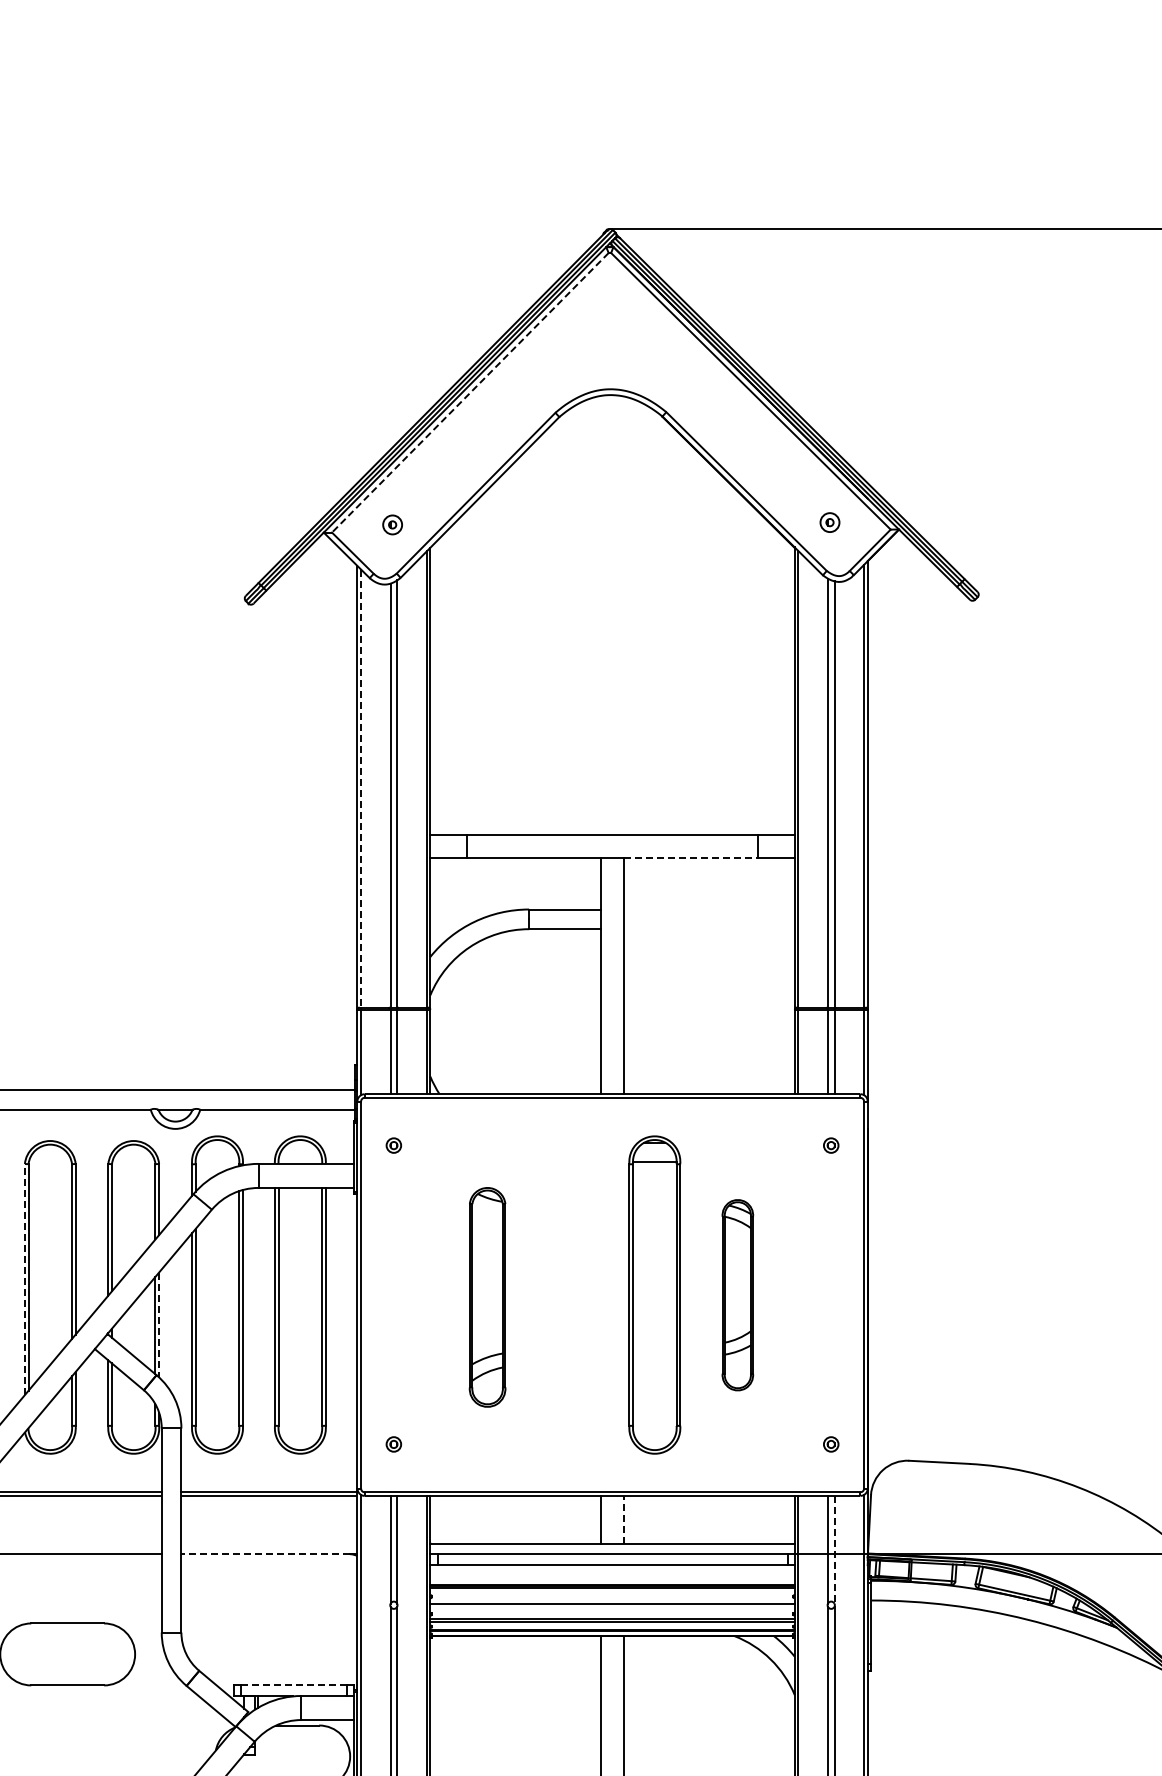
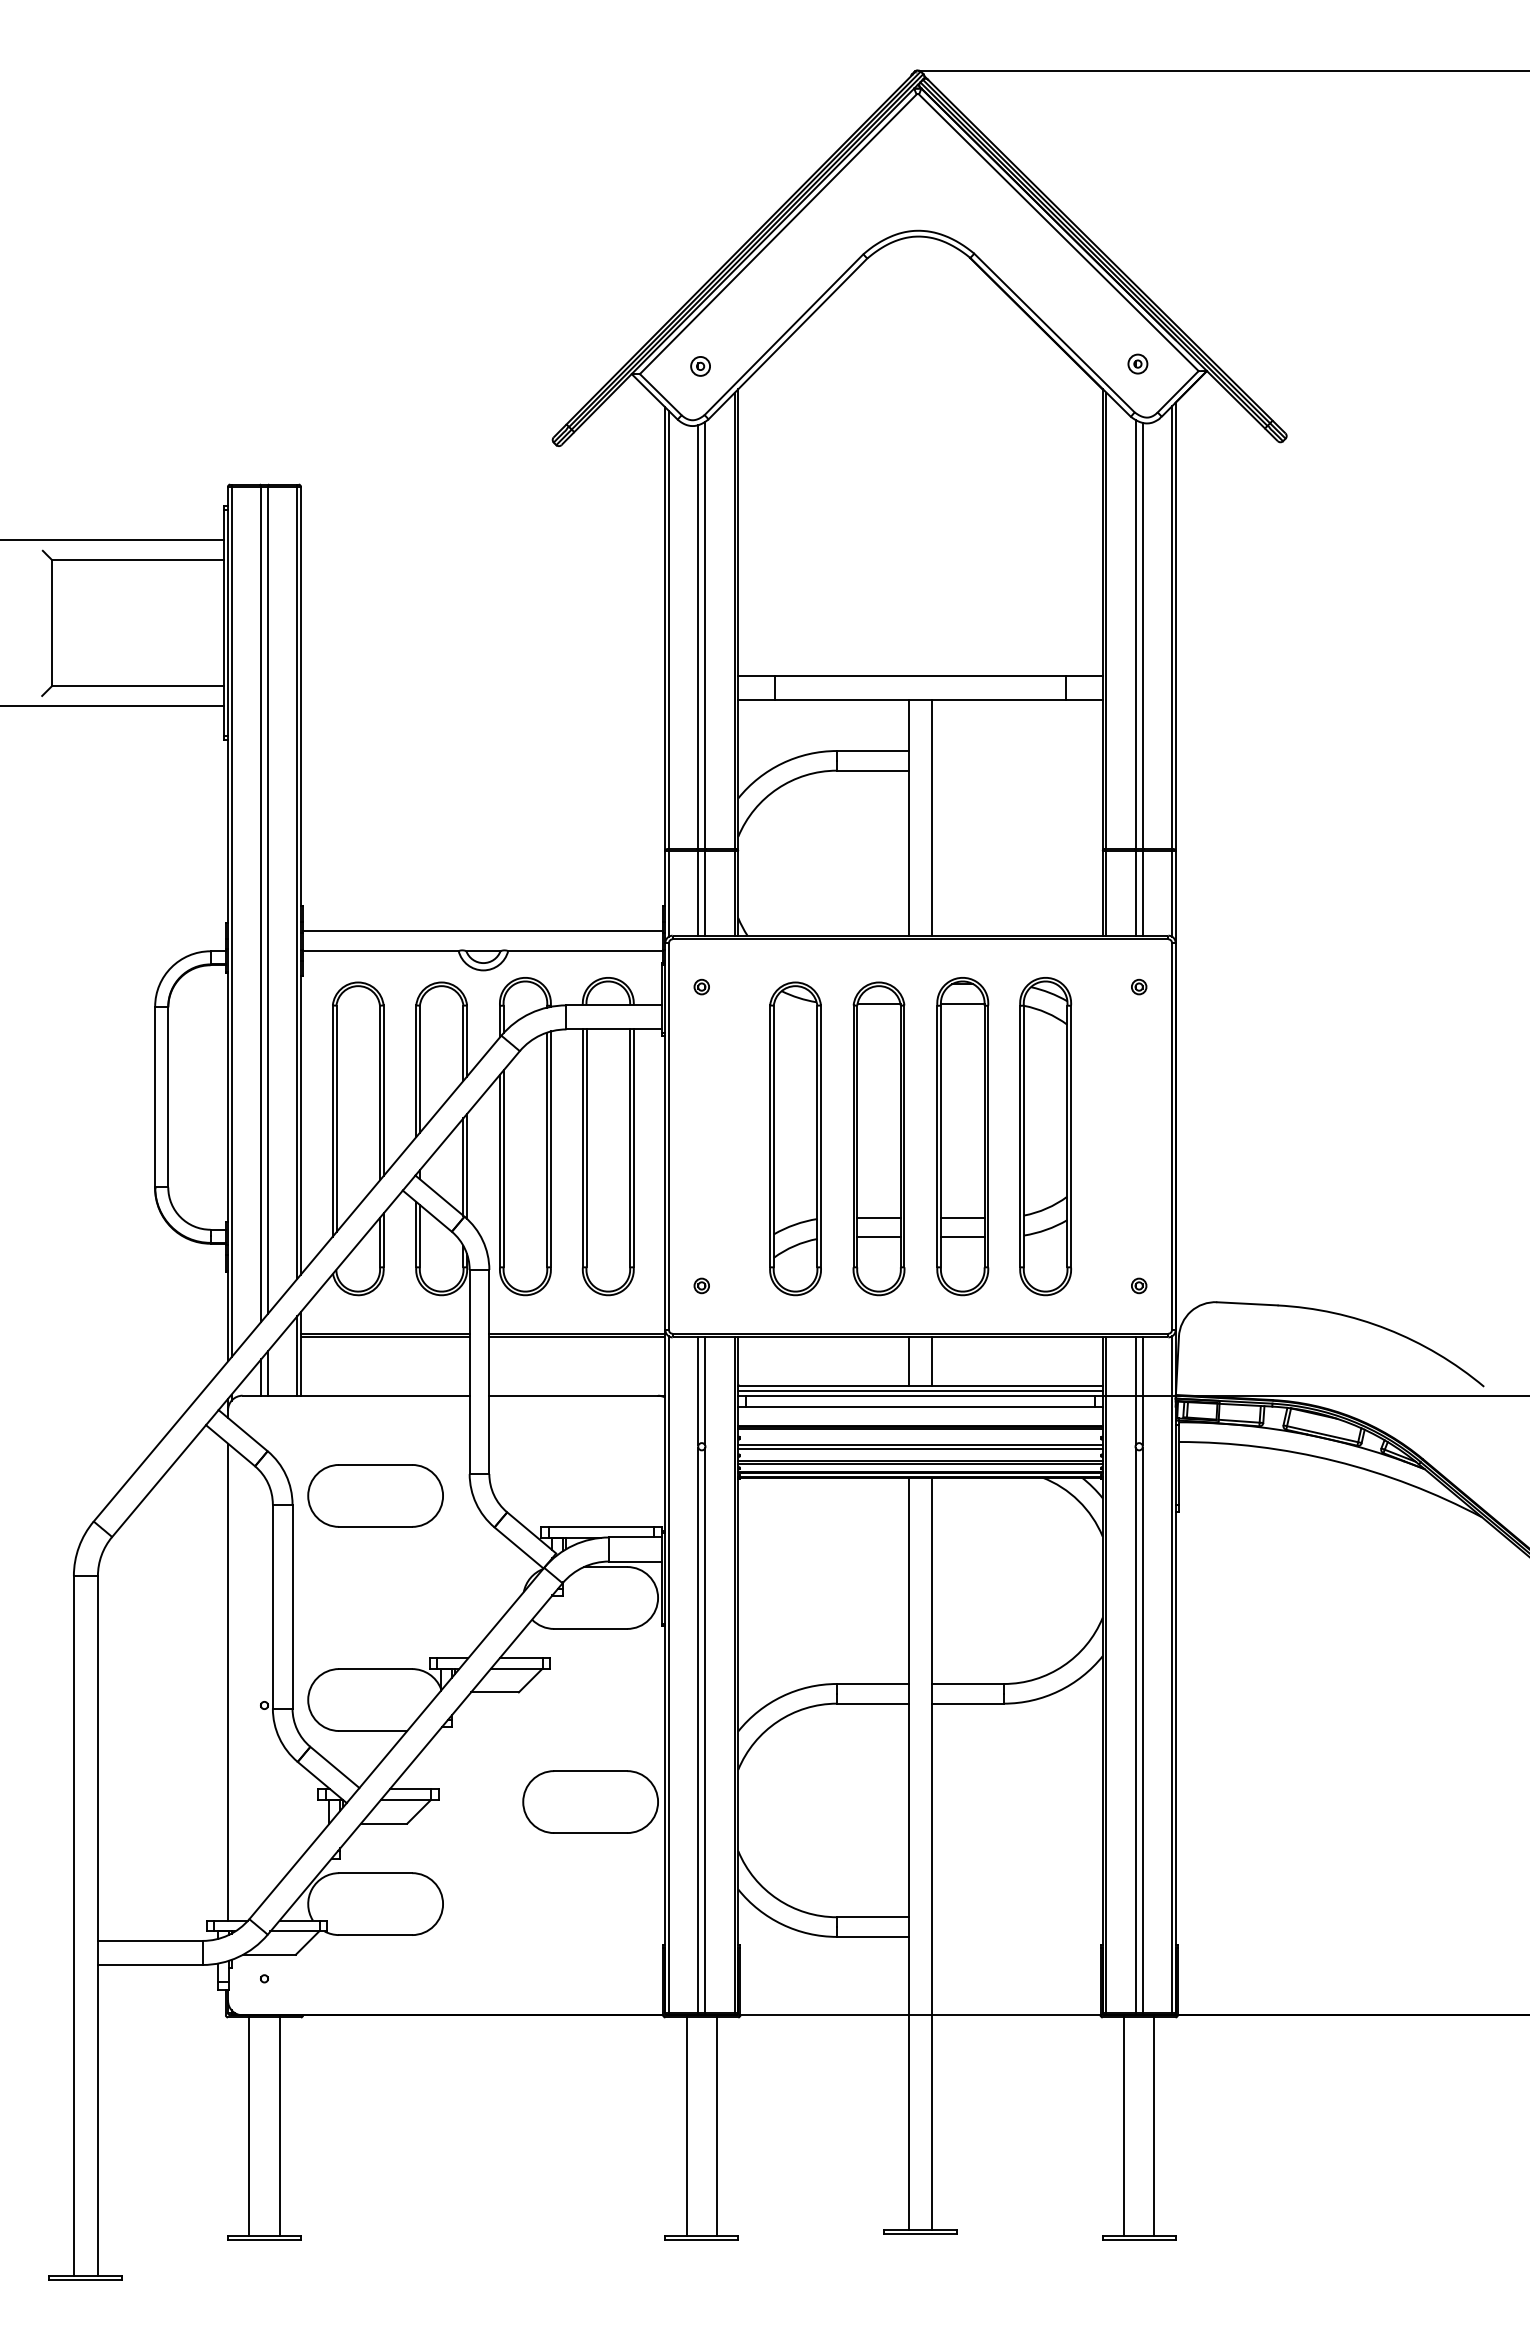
line: (470, 393) -> (778, 234), dashed -> solid
line: (361, 789) -> (669, 630), dashed -> solid
line: (691, 858) -> (999, 699), dashed -> solid
line: (24, 1280) -> (332, 1121), dashed -> solid
part: (737, 1295) -> (1045, 1136), size x1.67
part: (487, 1297) -> (795, 1138), size x1.43
part: (570, 1297) -> (878, 1138), added
line: (159, 1326) -> (467, 1167), dashed -> solid
line: (654, 1376) -> (962, 1217), added
line: (654, 1396) -> (962, 1237), added
line: (624, 1520) -> (932, 1361), dashed -> solid
line: (612, 1550) -> (920, 1391), added
line: (834, 1550) -> (1142, 1391), dashed -> solid
line: (265, 1554) -> (573, 1395), dashed -> solid
line: (612, 1607) -> (920, 1448), added
line: (293, 1685) -> (601, 1526), dashed -> solid

